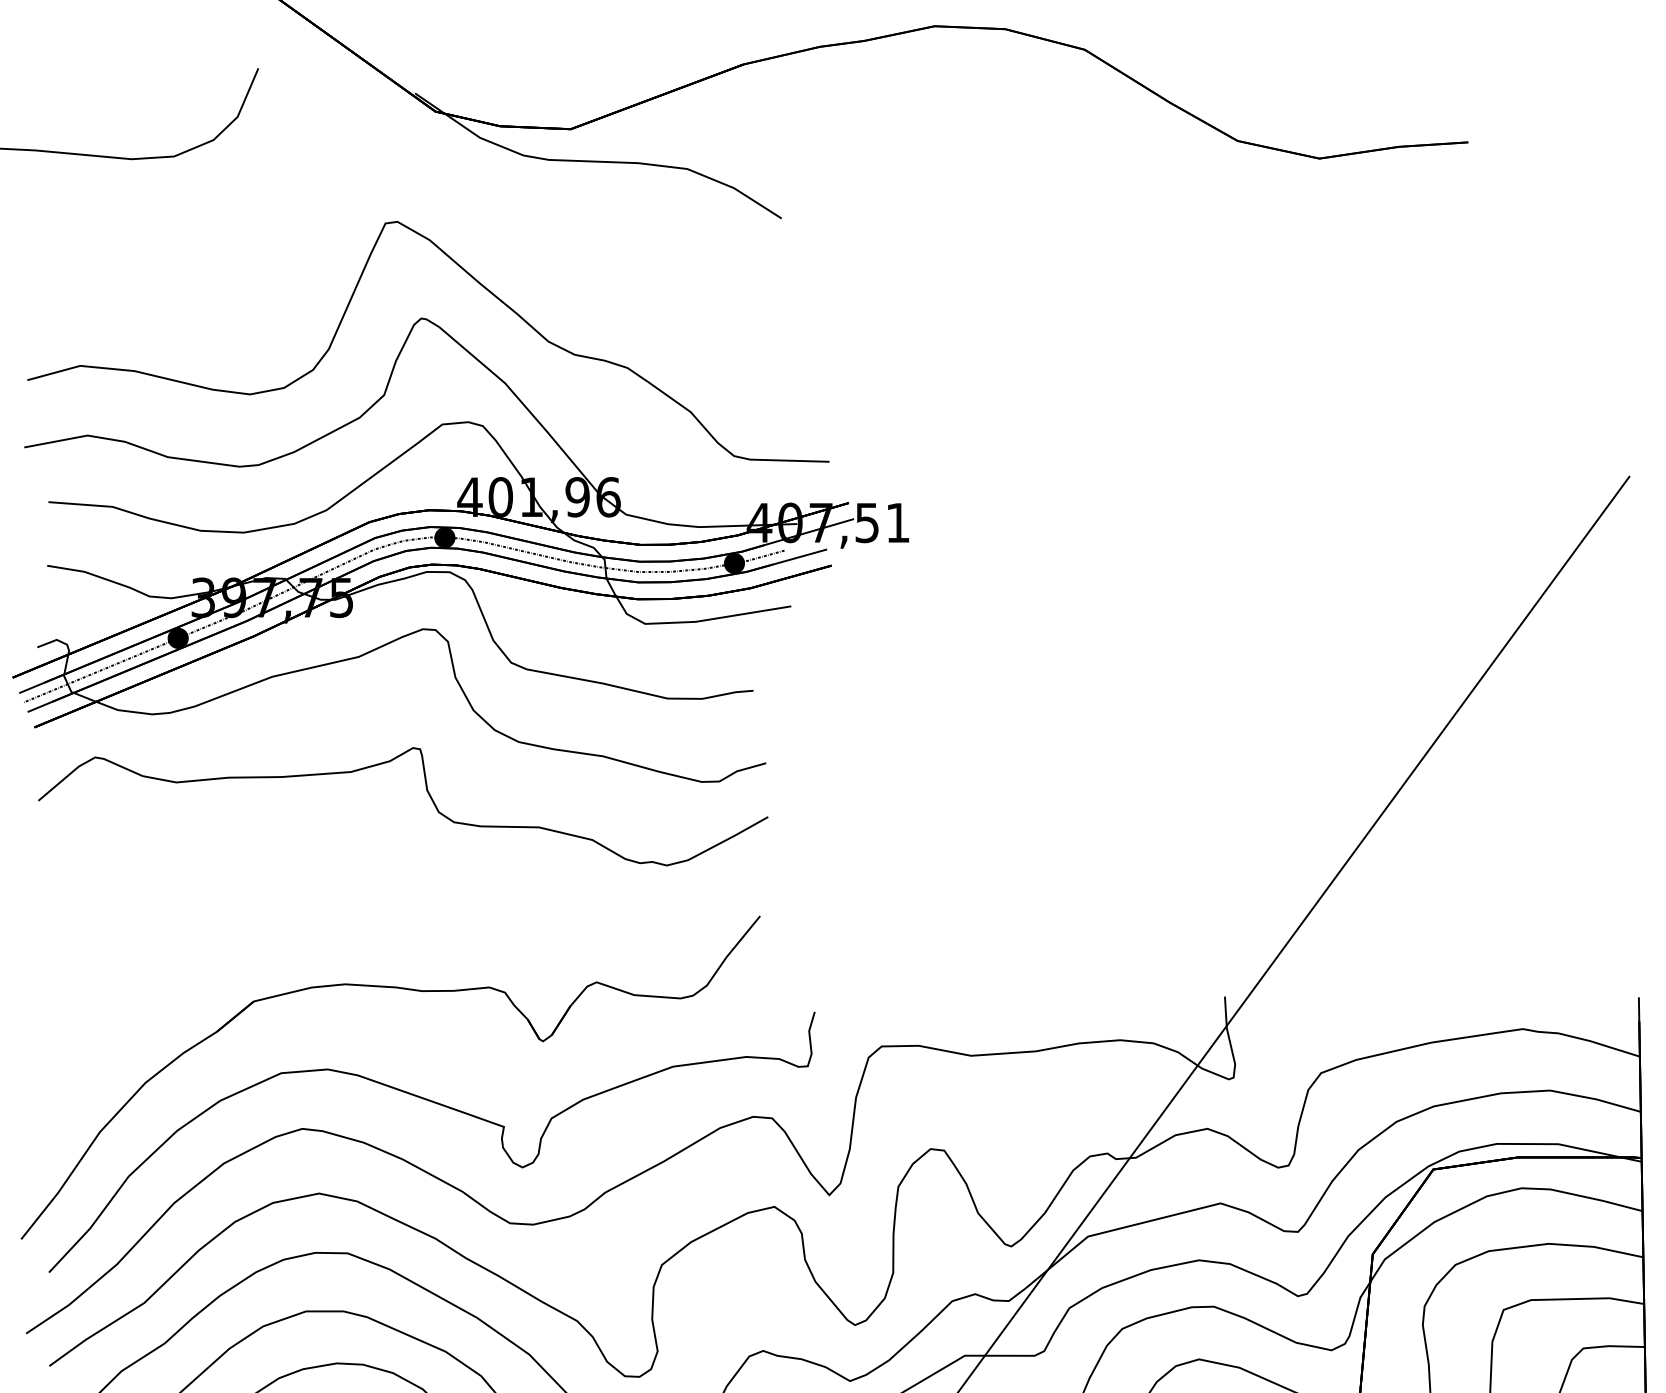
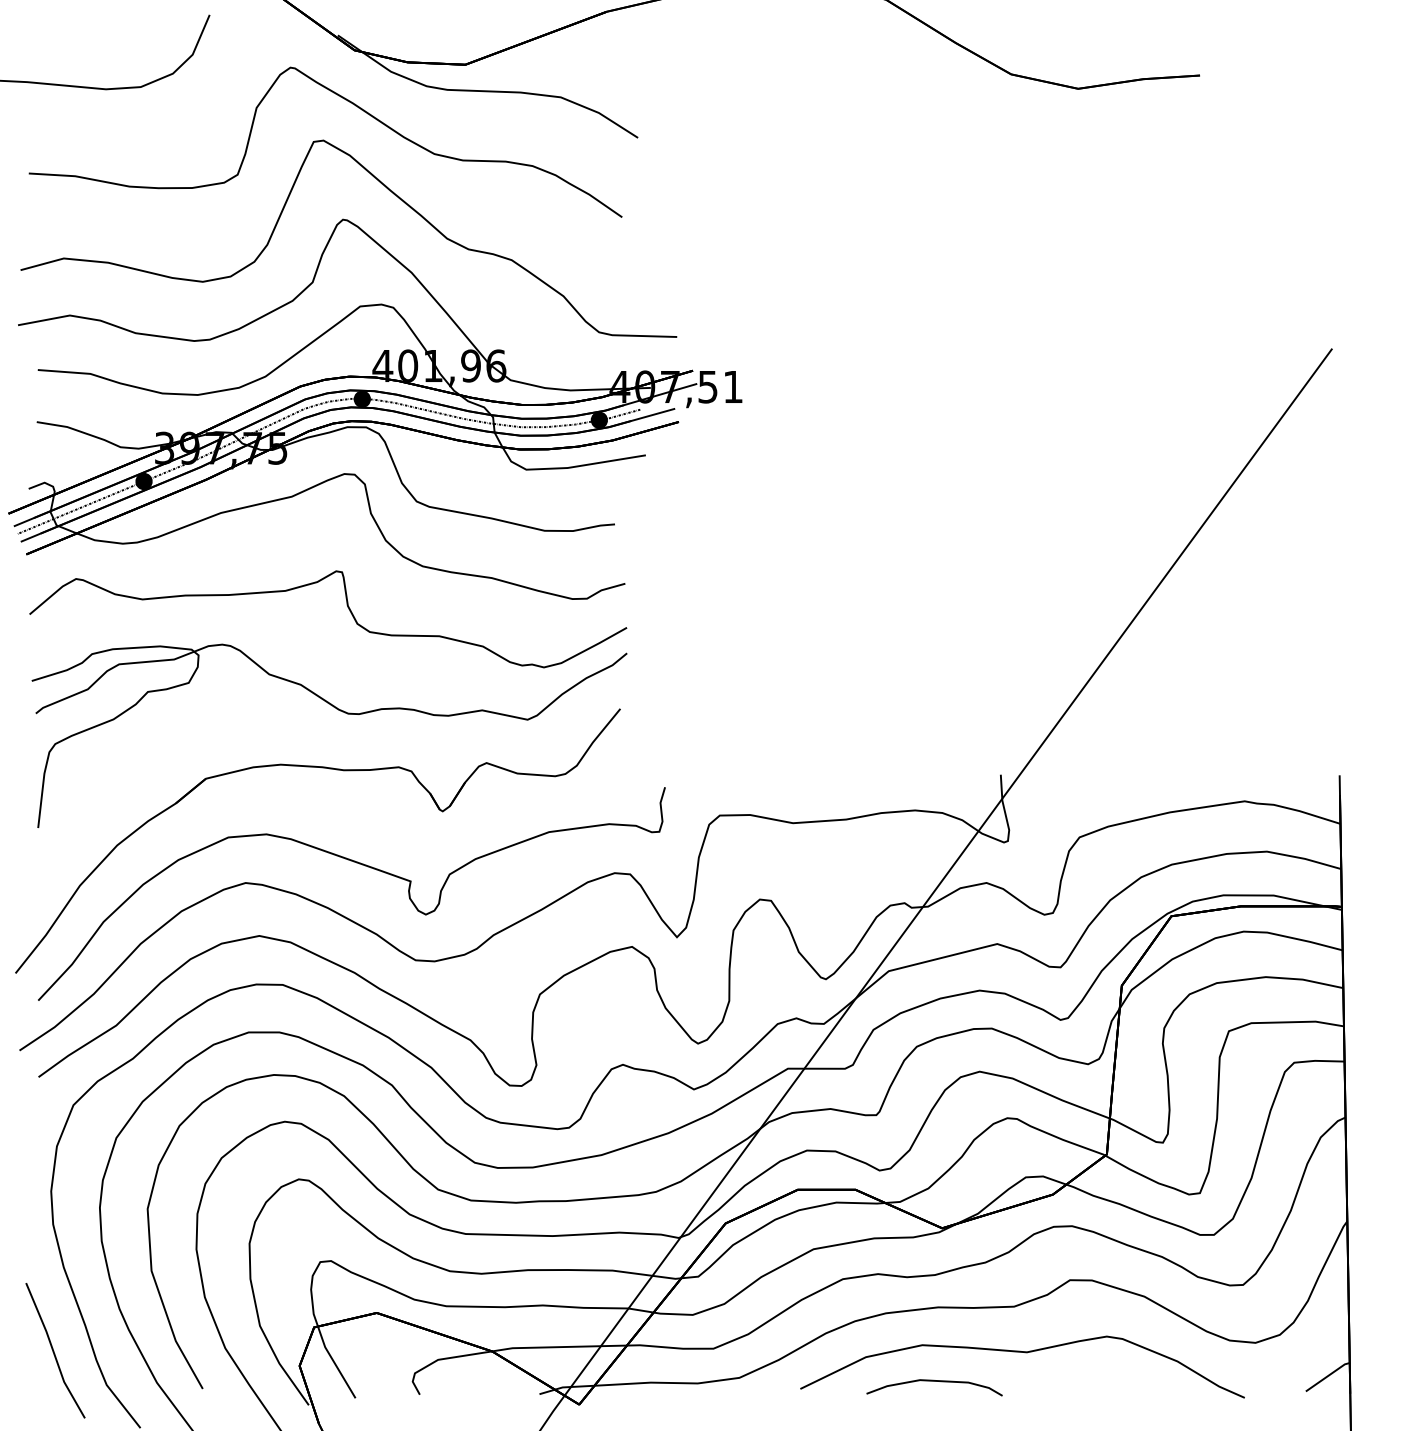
part: (424, 172) -> (345, 100), added
part: (418, 919) -> (340, 711), added

